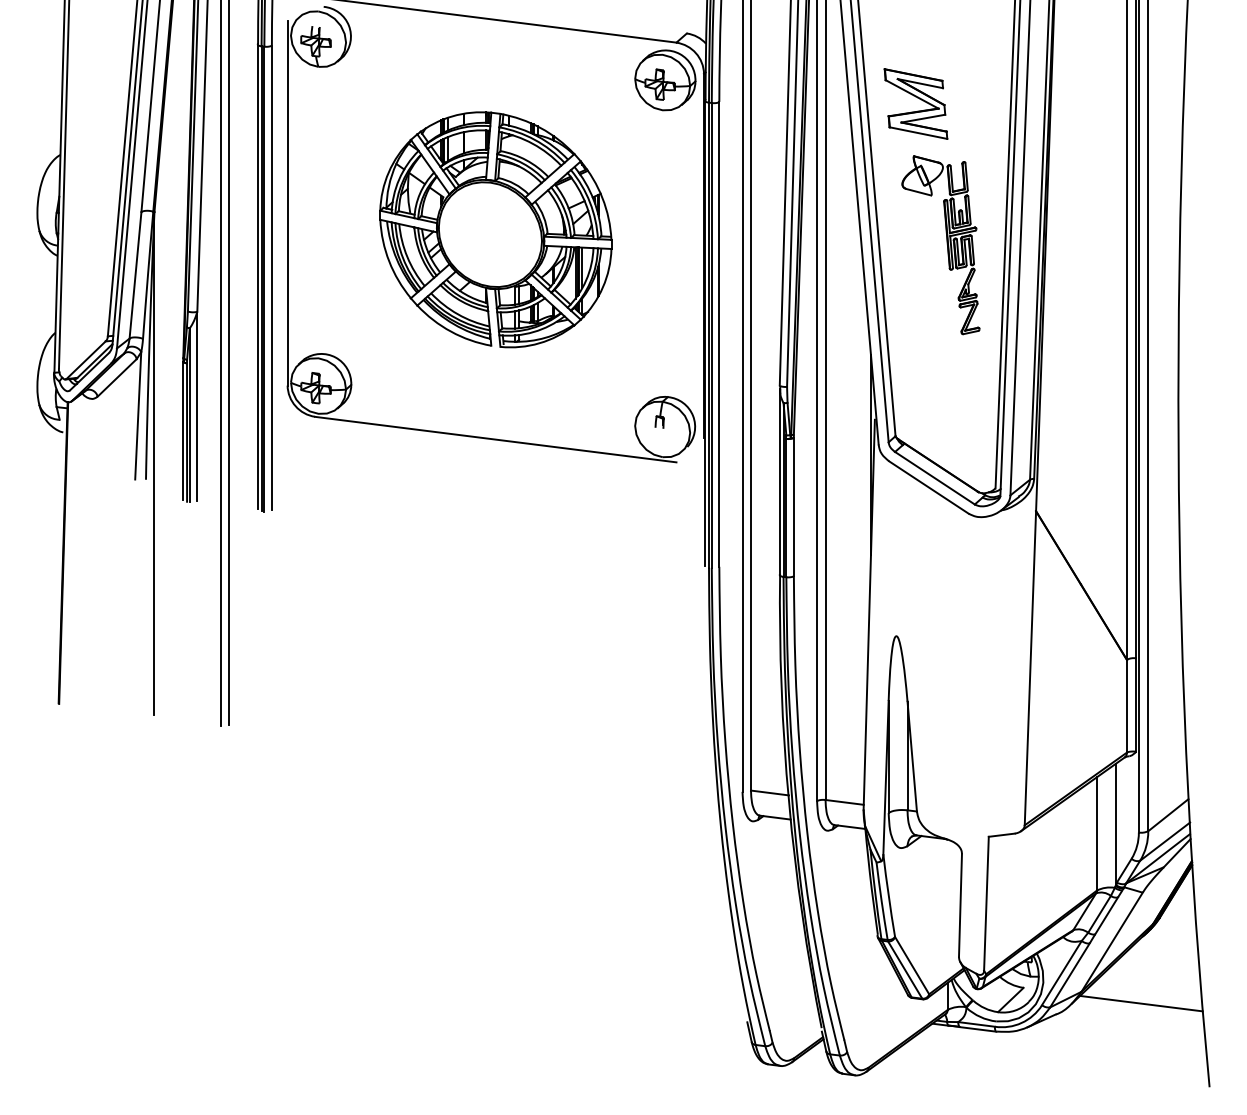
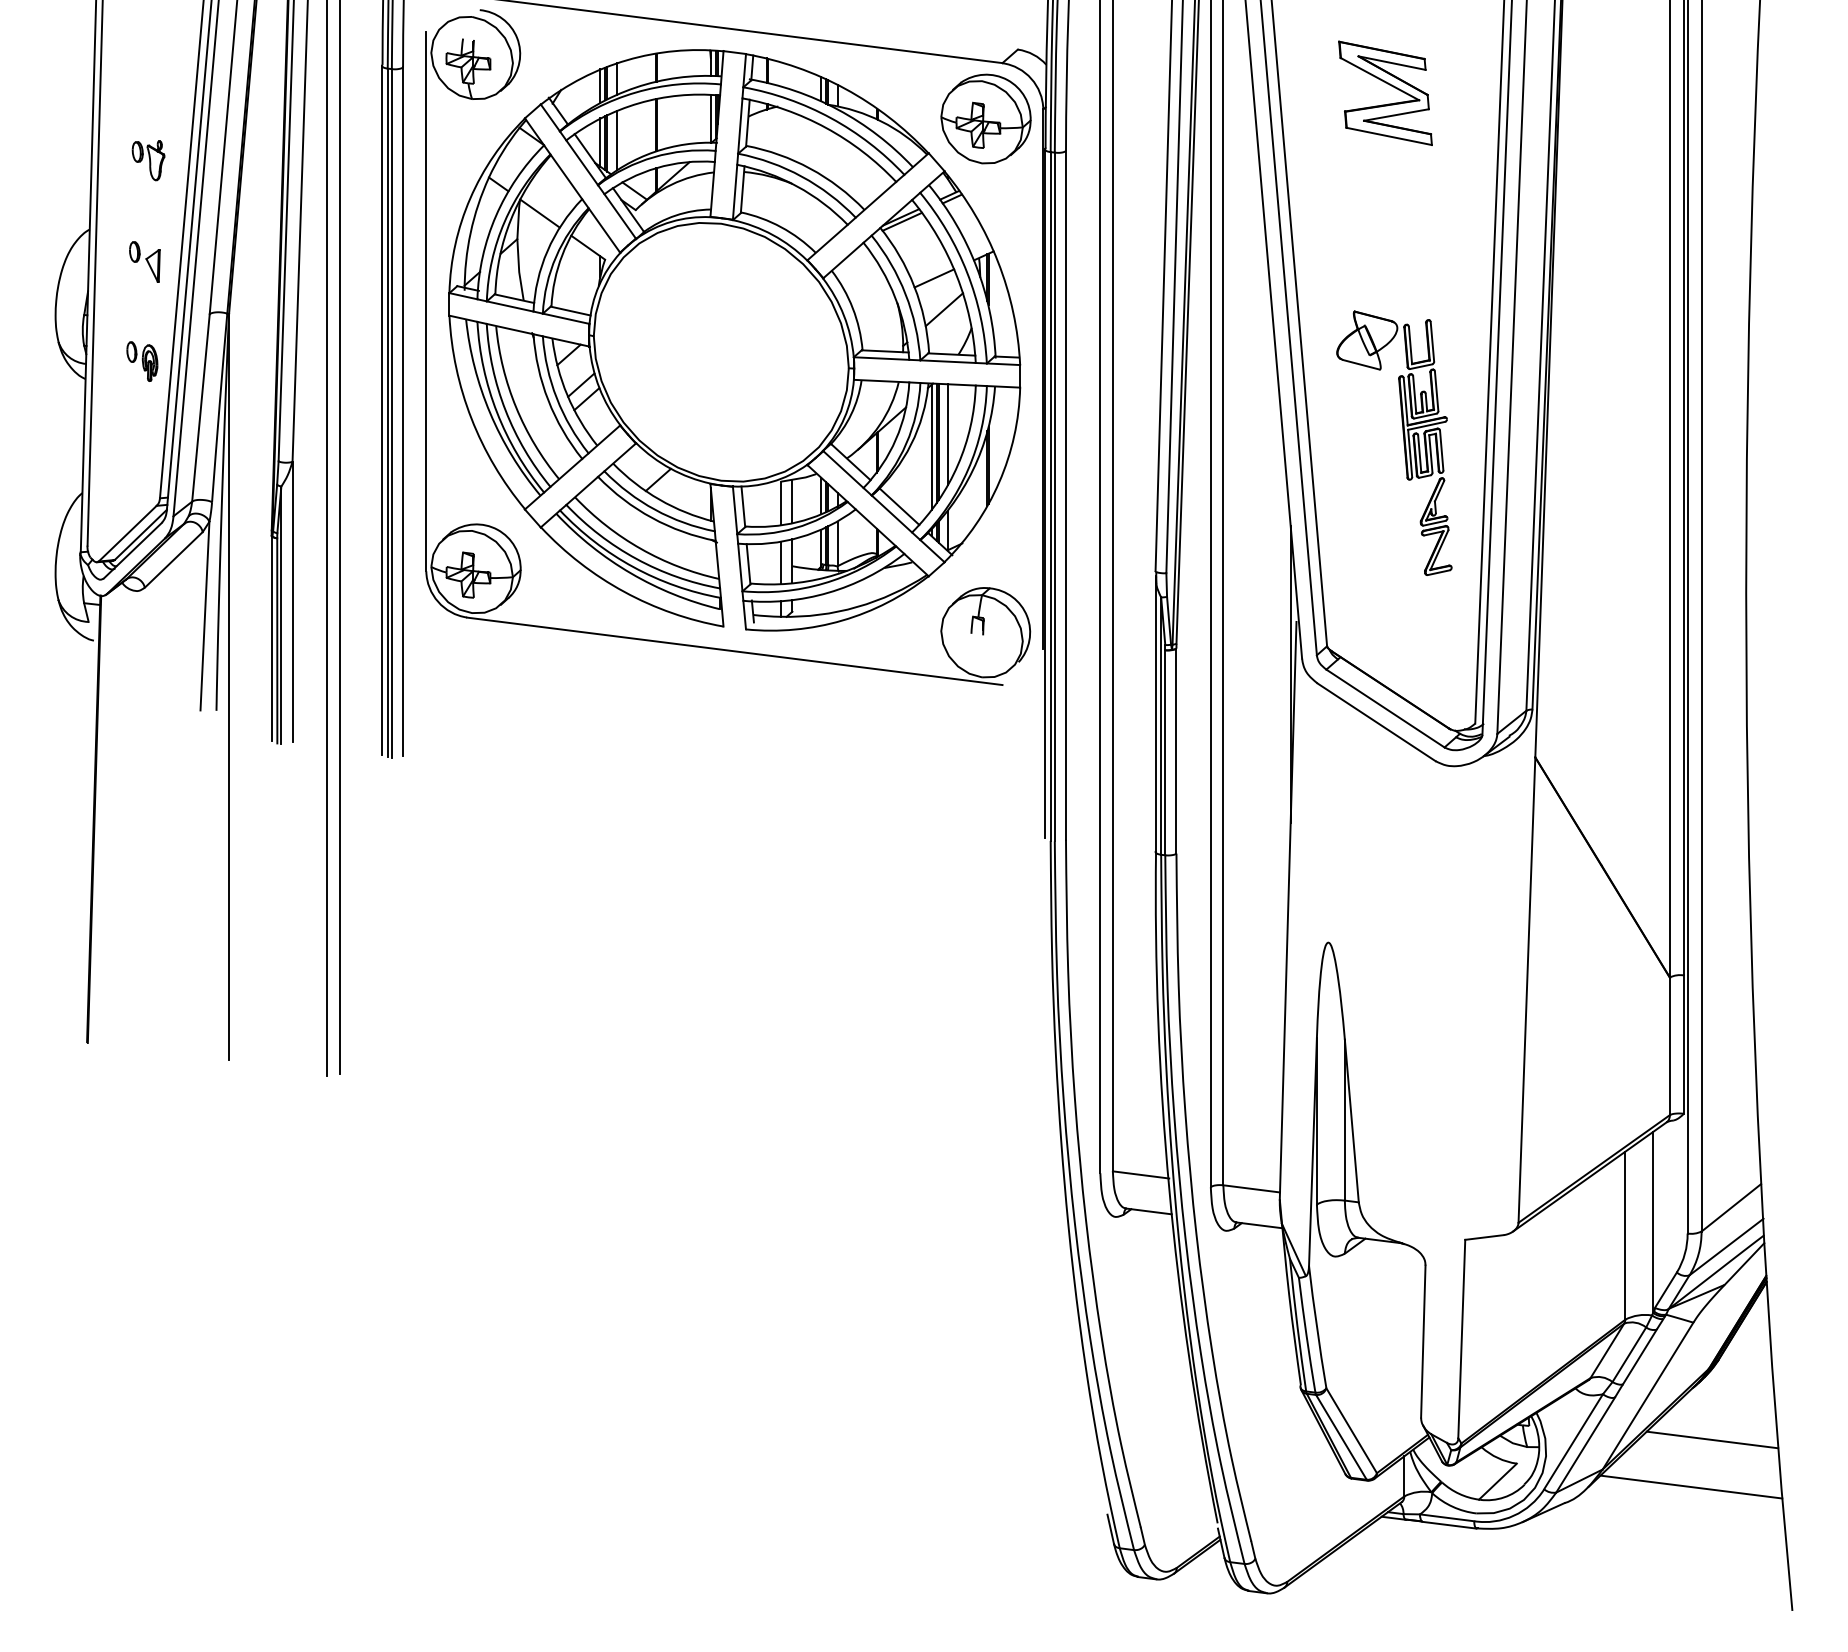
part: (915, 103) -> (1384, 92), moved
part: (99, 108) -> (147, 160), added
part: (97, 176) -> (144, 261), added
part: (495, 229) -> (734, 340), size x1.67
part: (95, 244) -> (141, 362), added
part: (946, 244) -> (1402, 442), moved
line: (1155, 971) -> (1712, 1439), added

